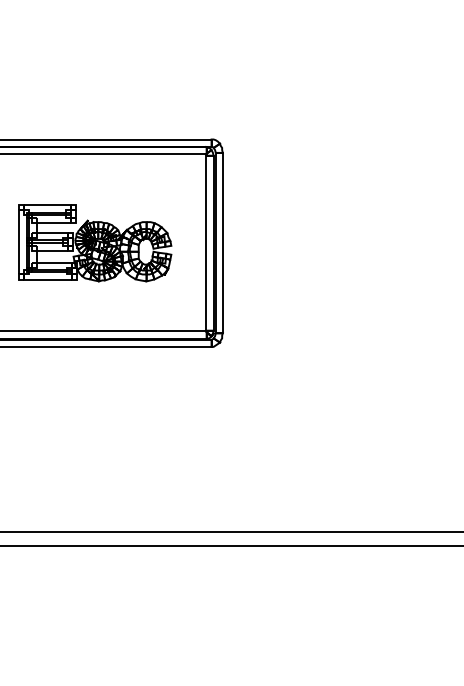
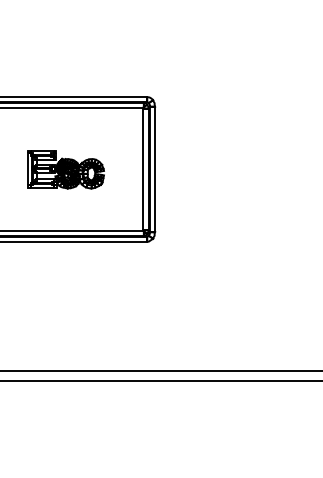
part: (94, 243) -> (65, 169), size x0.71

